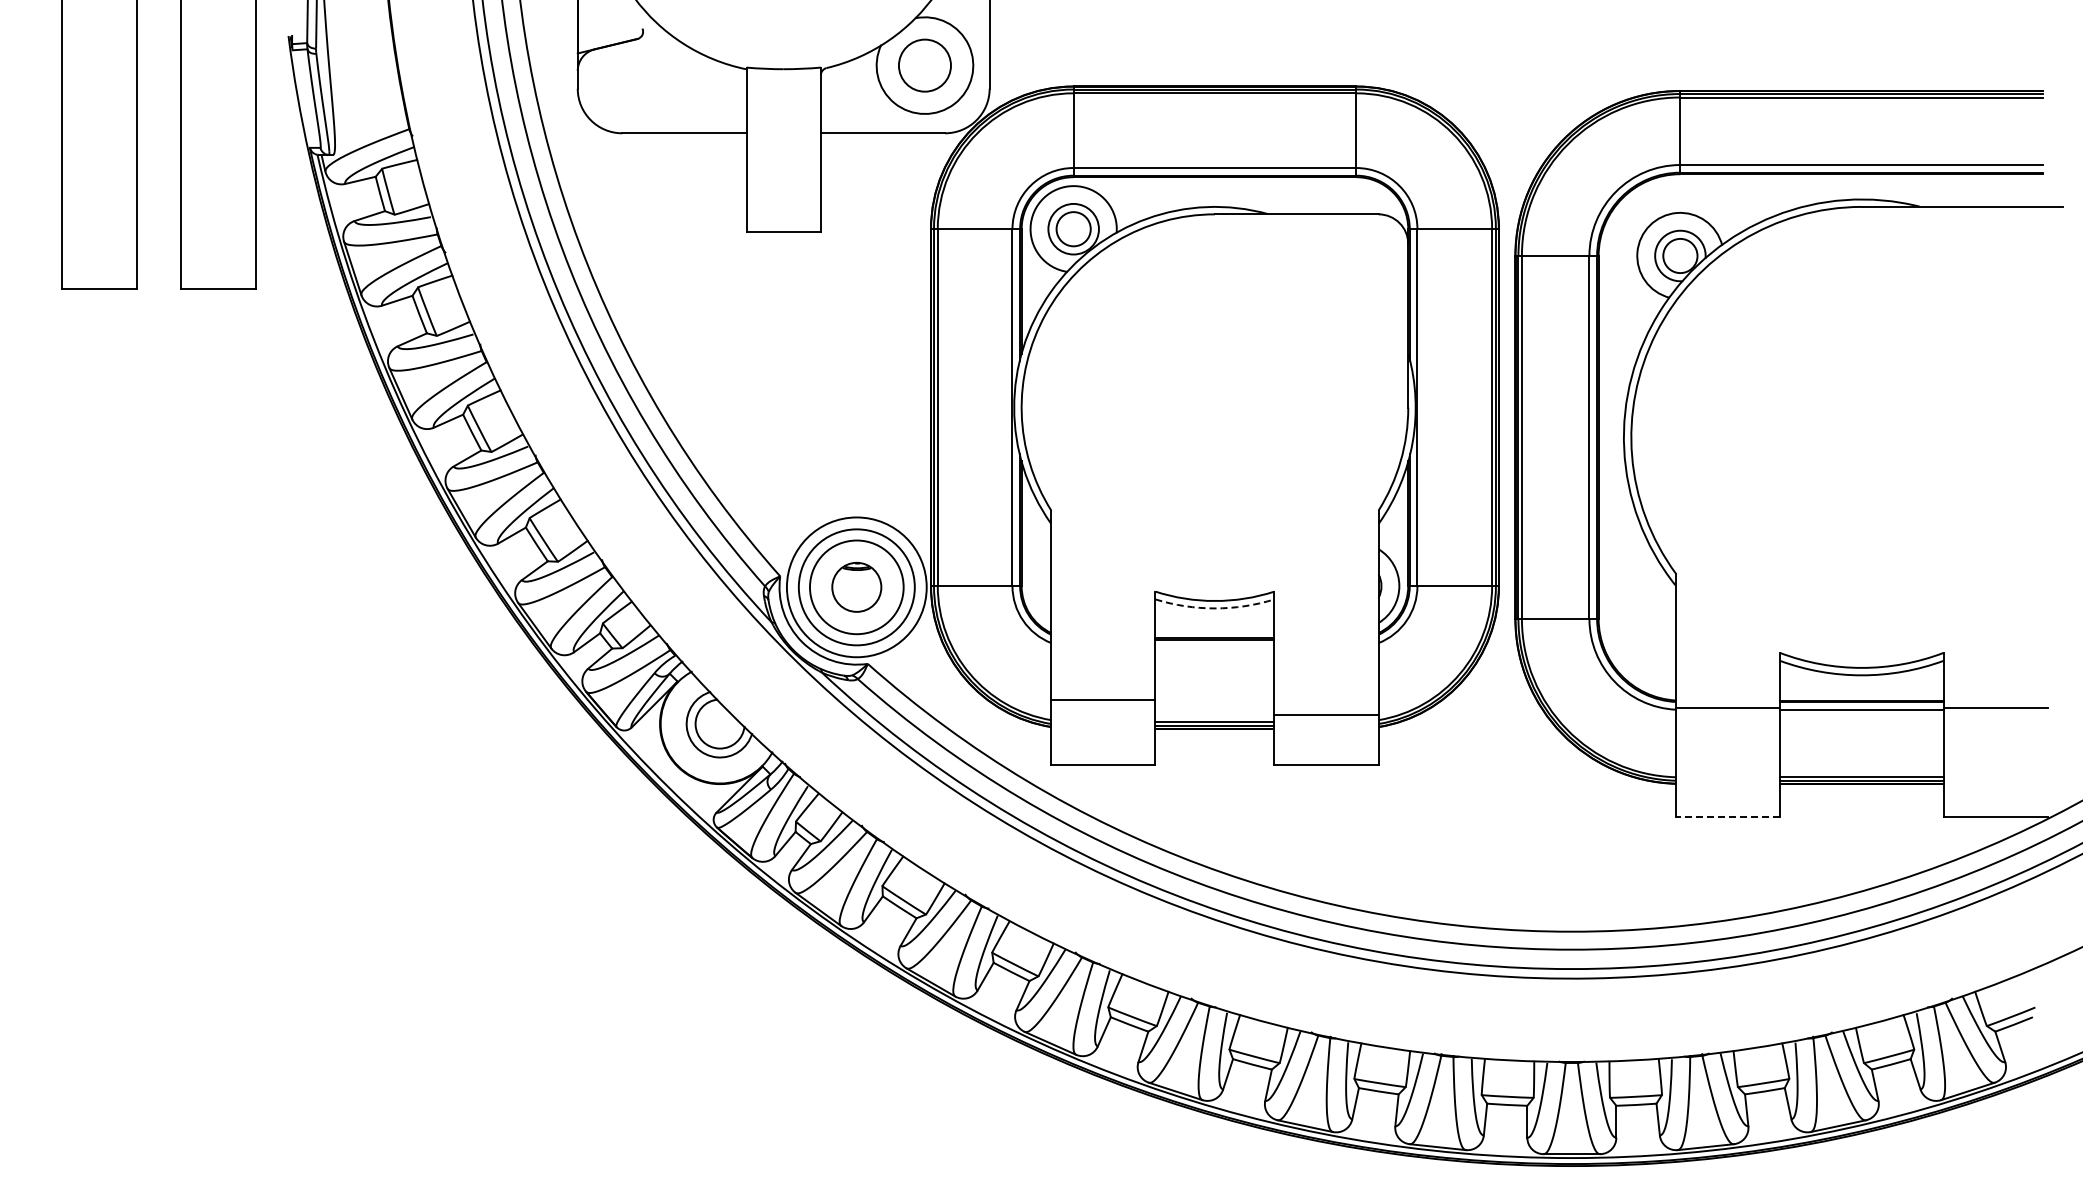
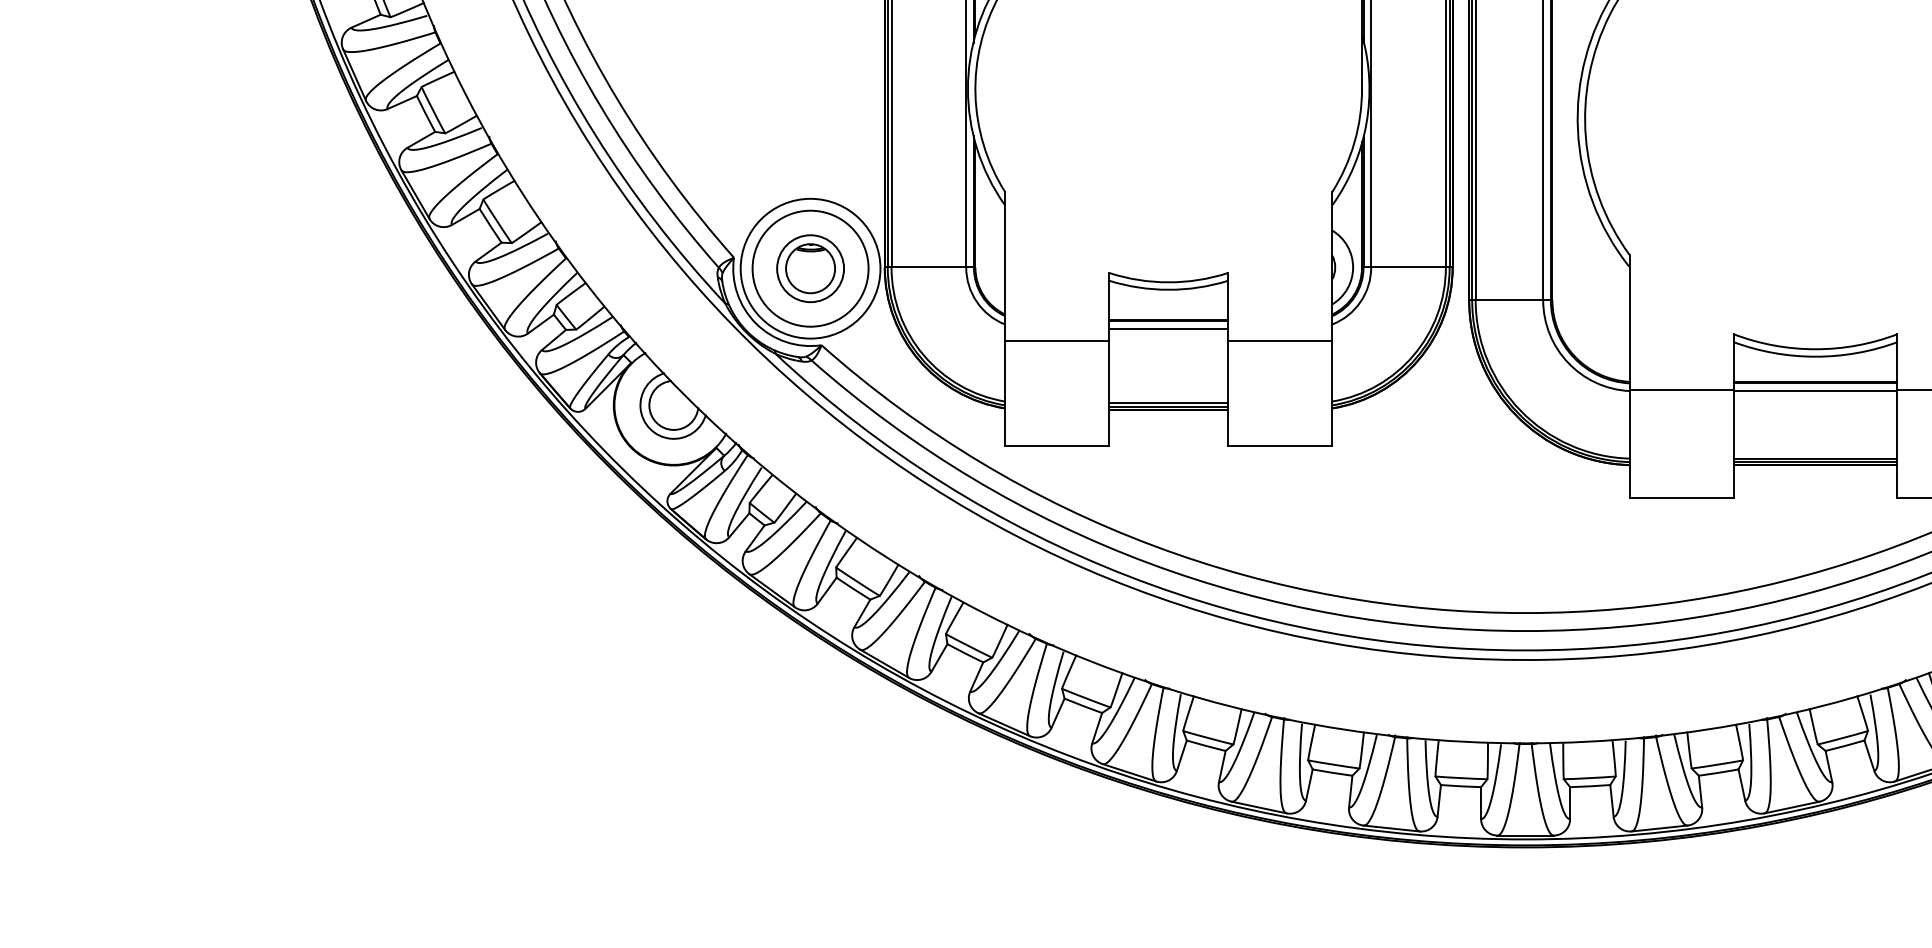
circle: (856, 586) -> (810, 267), size x0.71
arc: (1214, 608) -> (1168, 289), dashed -> solid
line: (1214, 647) -> (1168, 328), added
line: (1103, 699) -> (1057, 340), moved
line: (1326, 714) -> (1280, 340), moved
line: (1727, 816) -> (1681, 497), dashed -> solid

